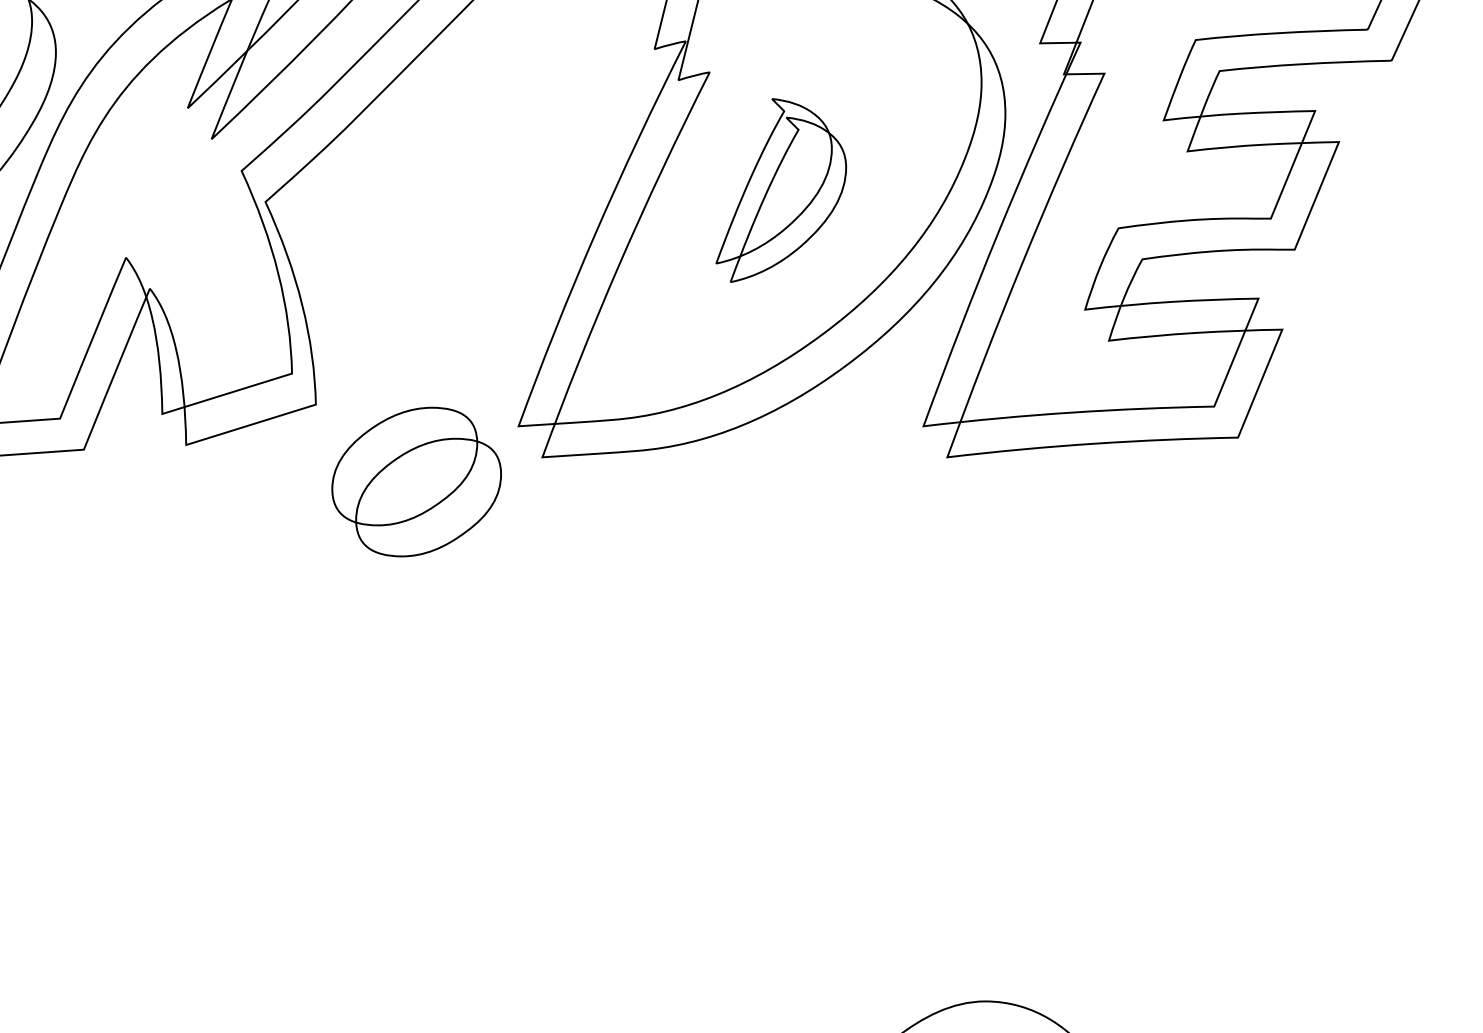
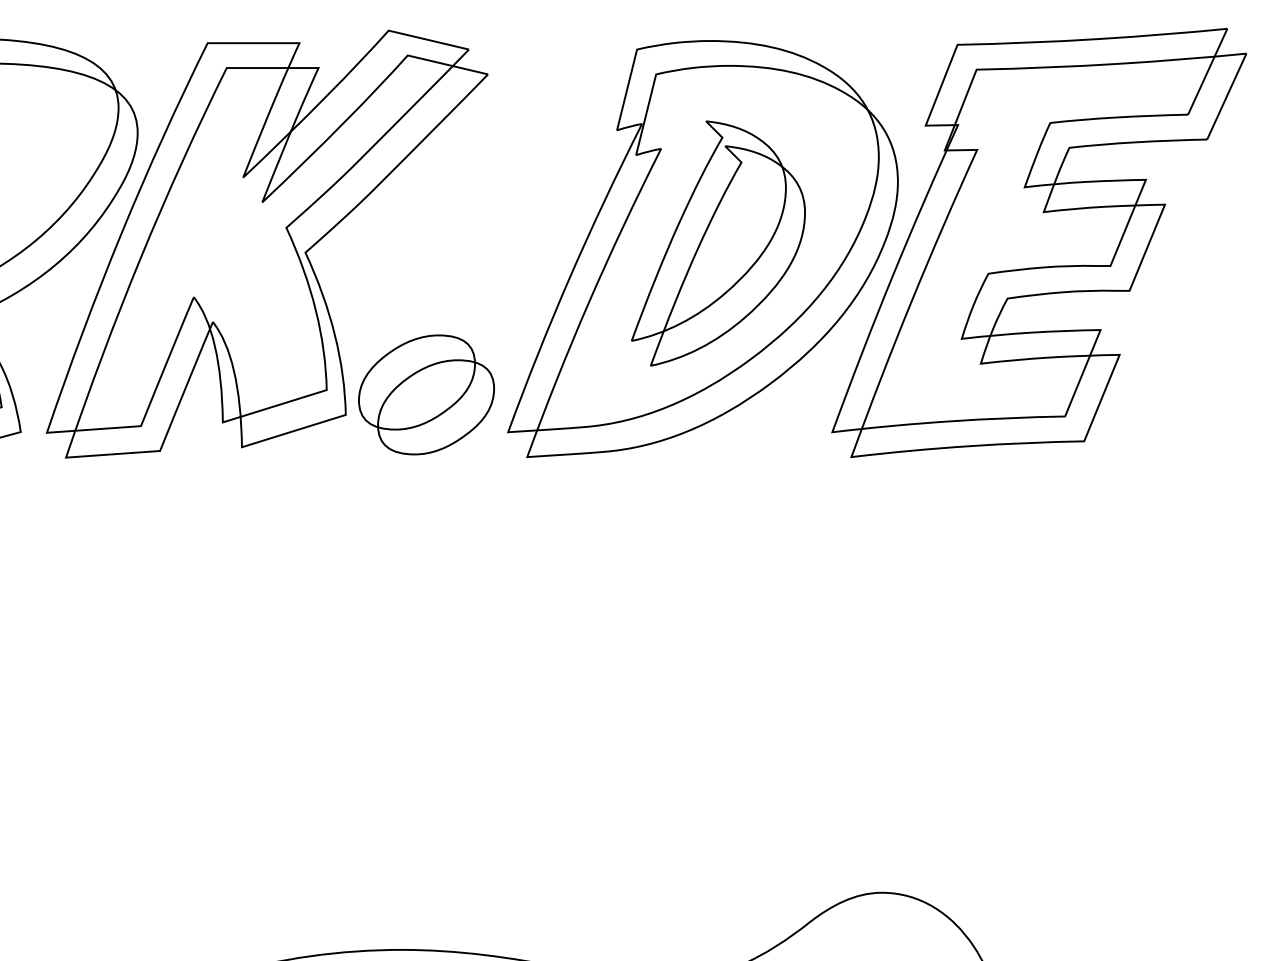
part: (781, 190) -> (718, 243), size x1.67
part: (416, 481) -> (426, 394), moved

